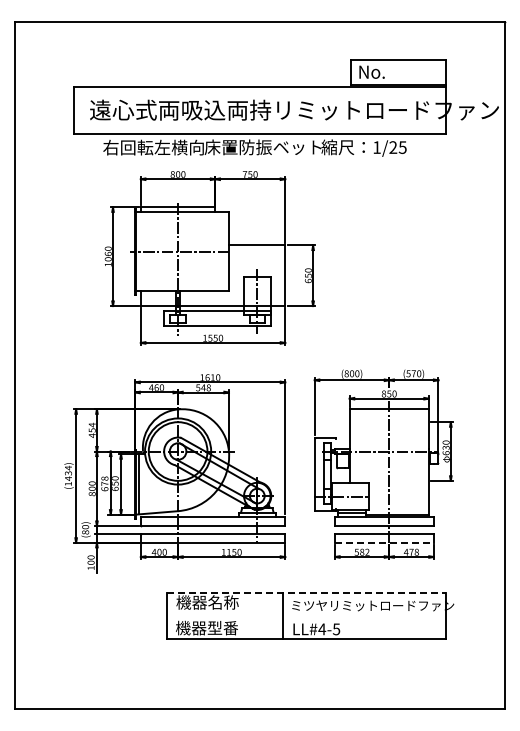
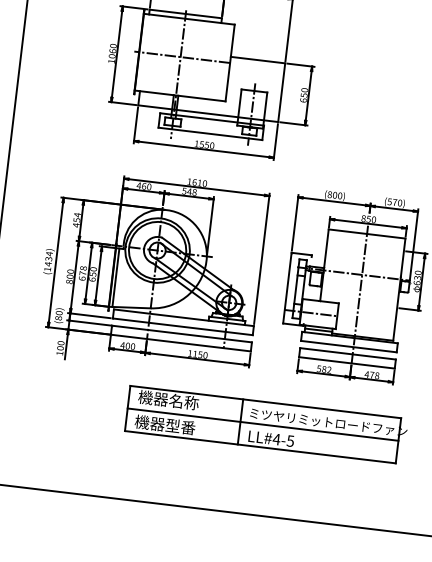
line: (384, 542) -> (347, 362), dashed -> solid
line: (306, 592) -> (265, 401), dashed -> solid
line: (306, 615) -> (263, 424), added

